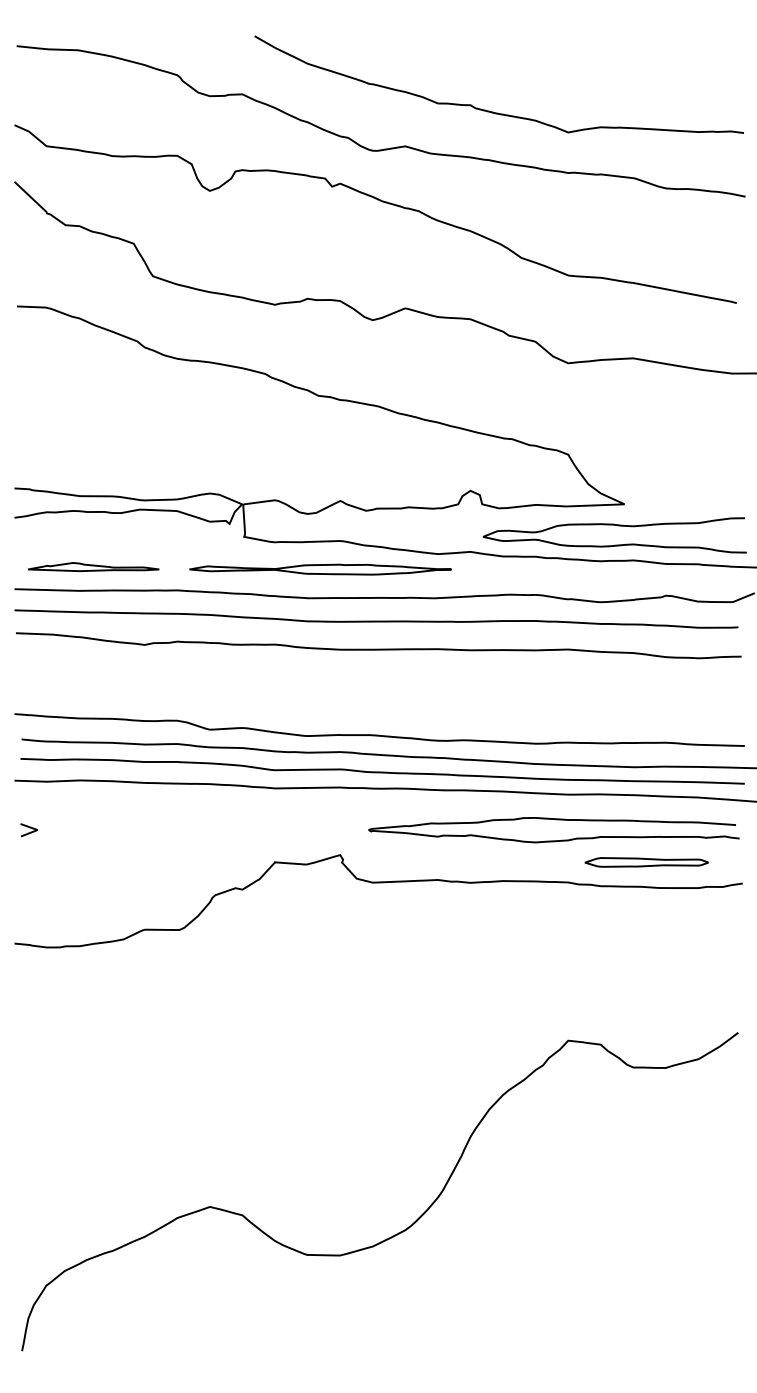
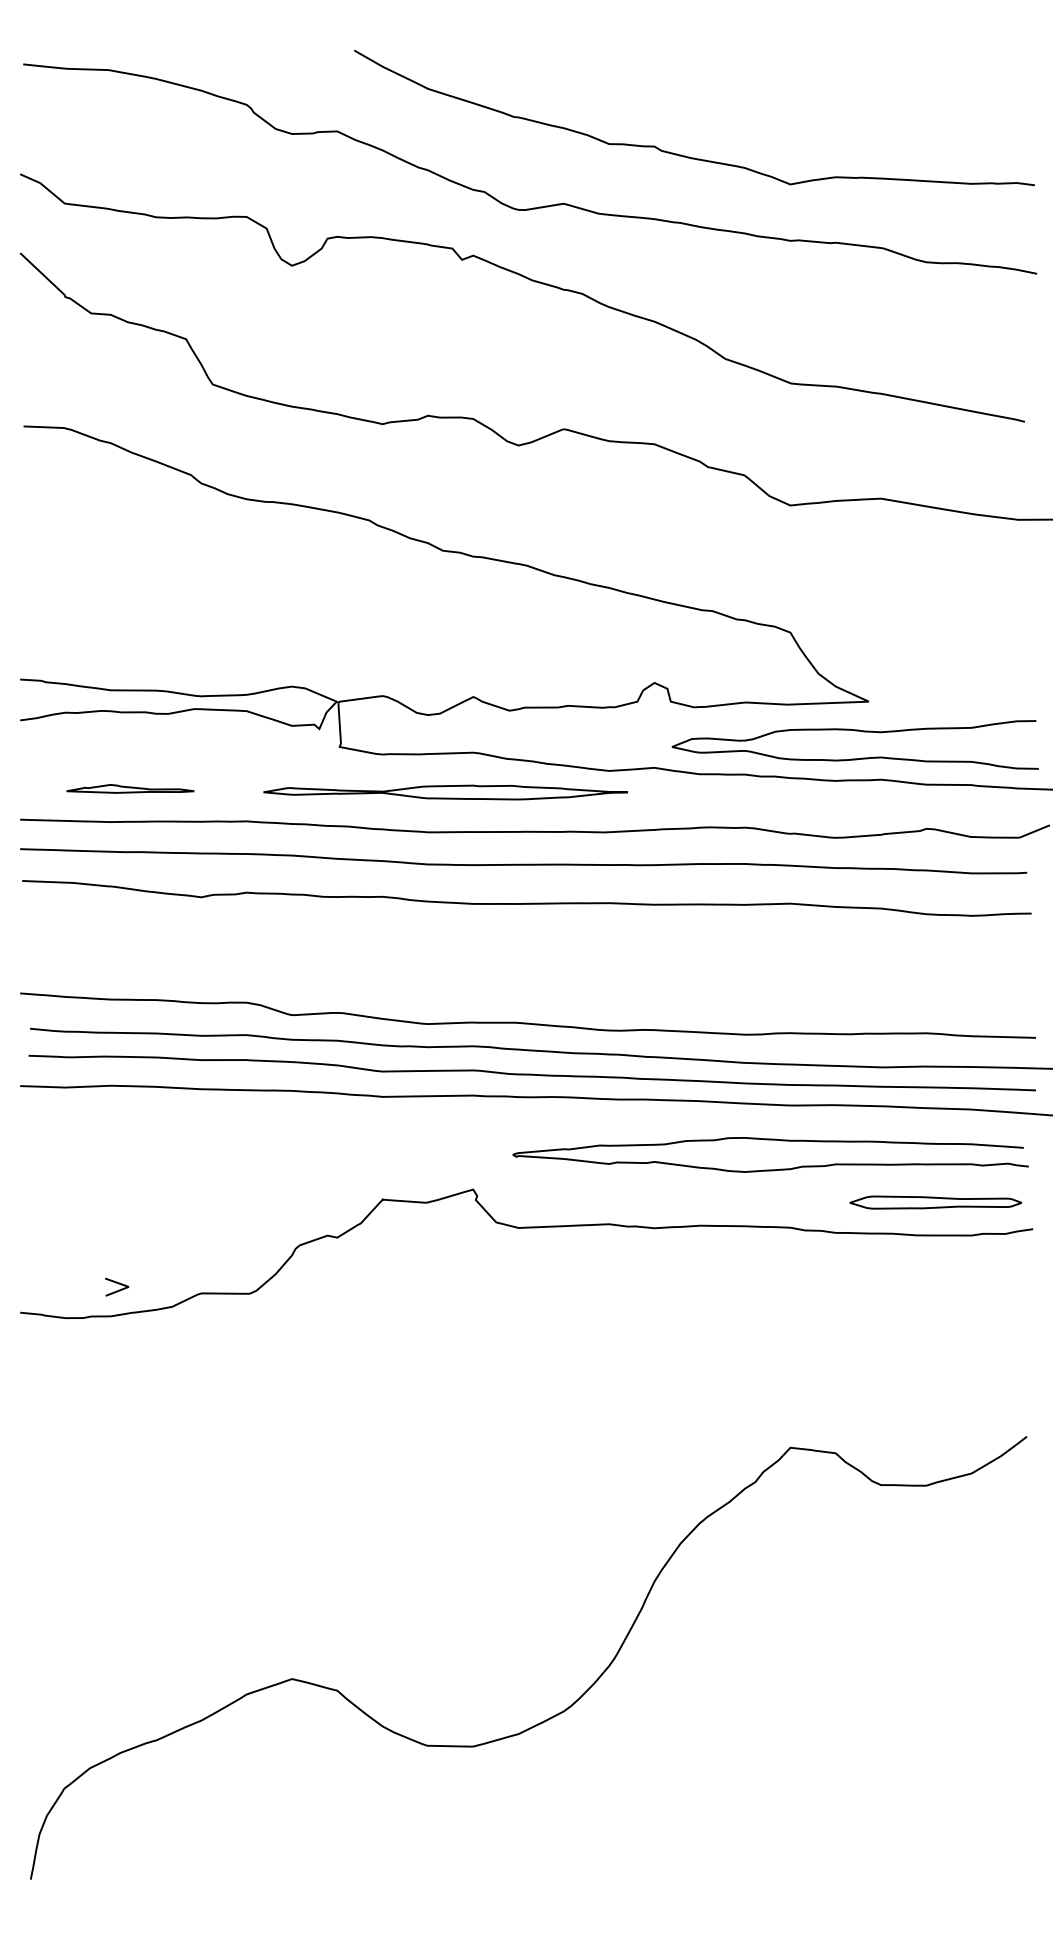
part: (93, 566) -> (130, 788), size x0.7
line: (28, 832) -> (116, 1290), moved
part: (646, 862) -> (935, 1202), moved

